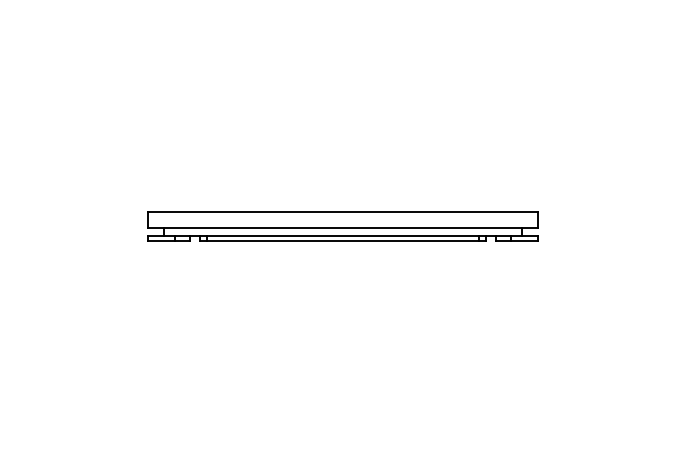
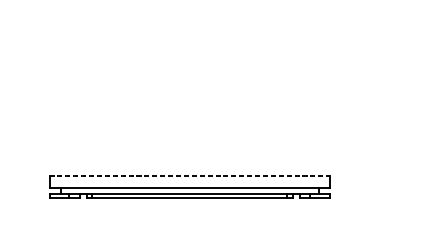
line: (343, 211) -> (190, 176), solid -> dashed

